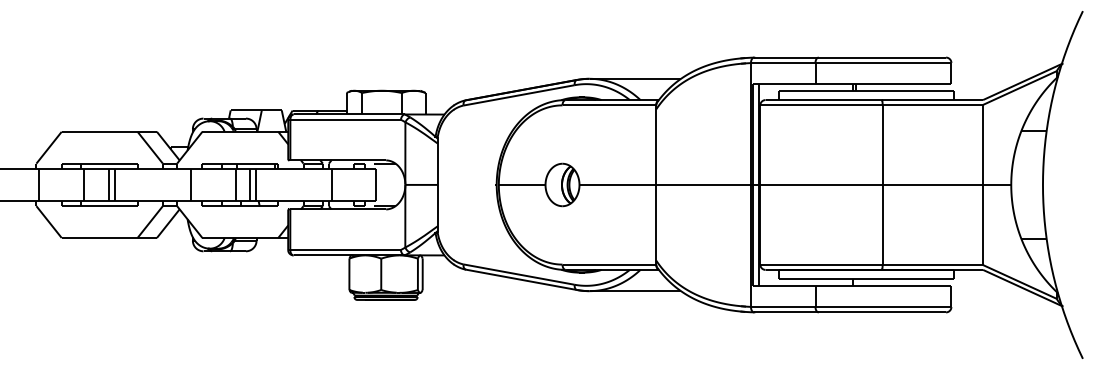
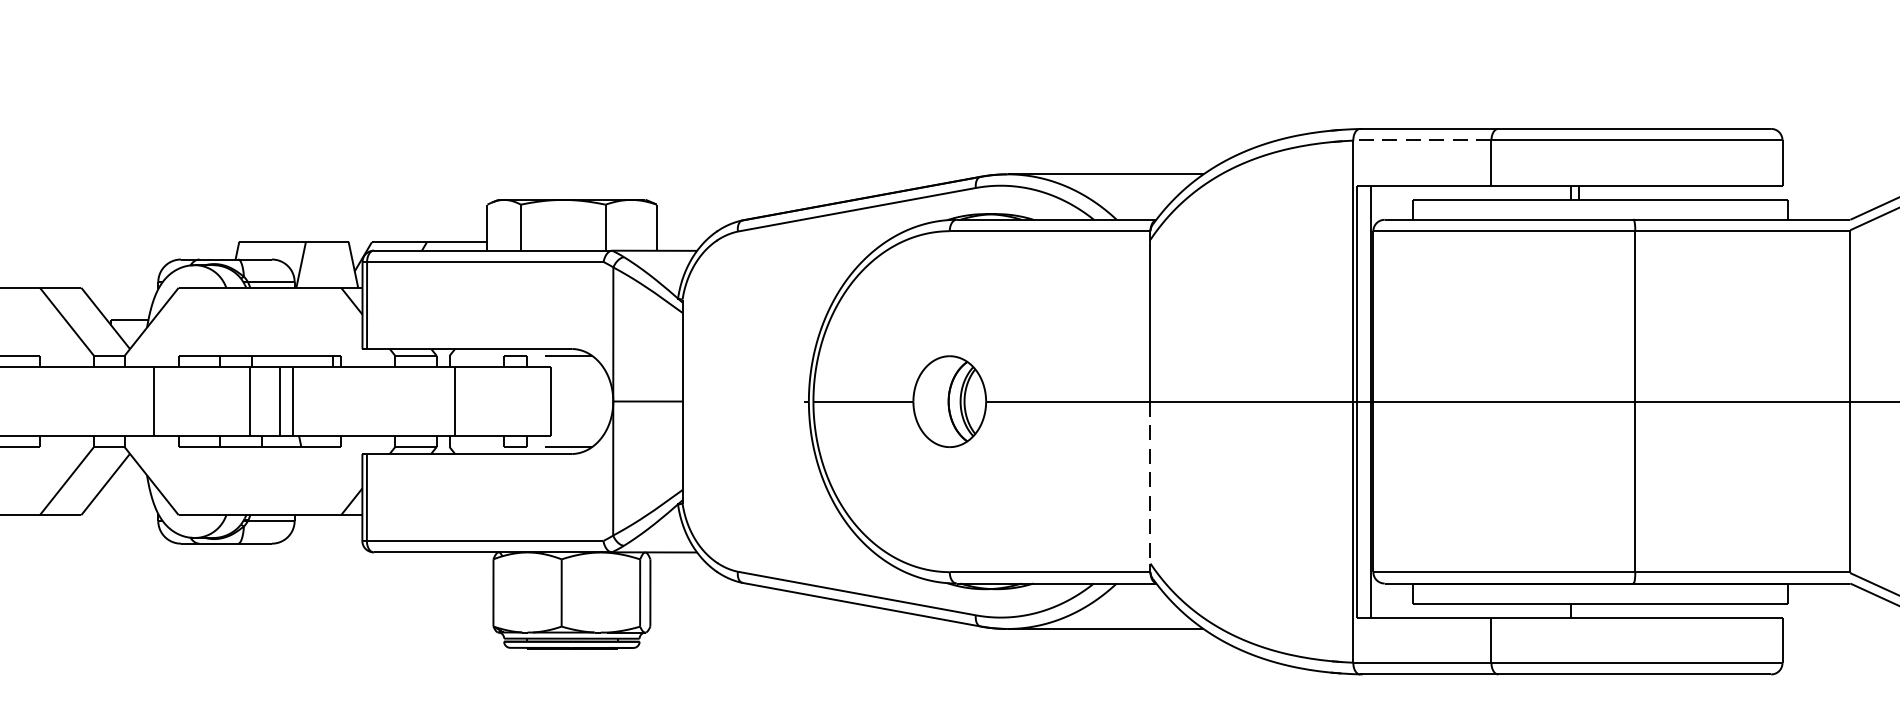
line: (782, 62) -> (1420, 139), solid -> dashed
line: (656, 222) -> (1151, 481), solid -> dashed

